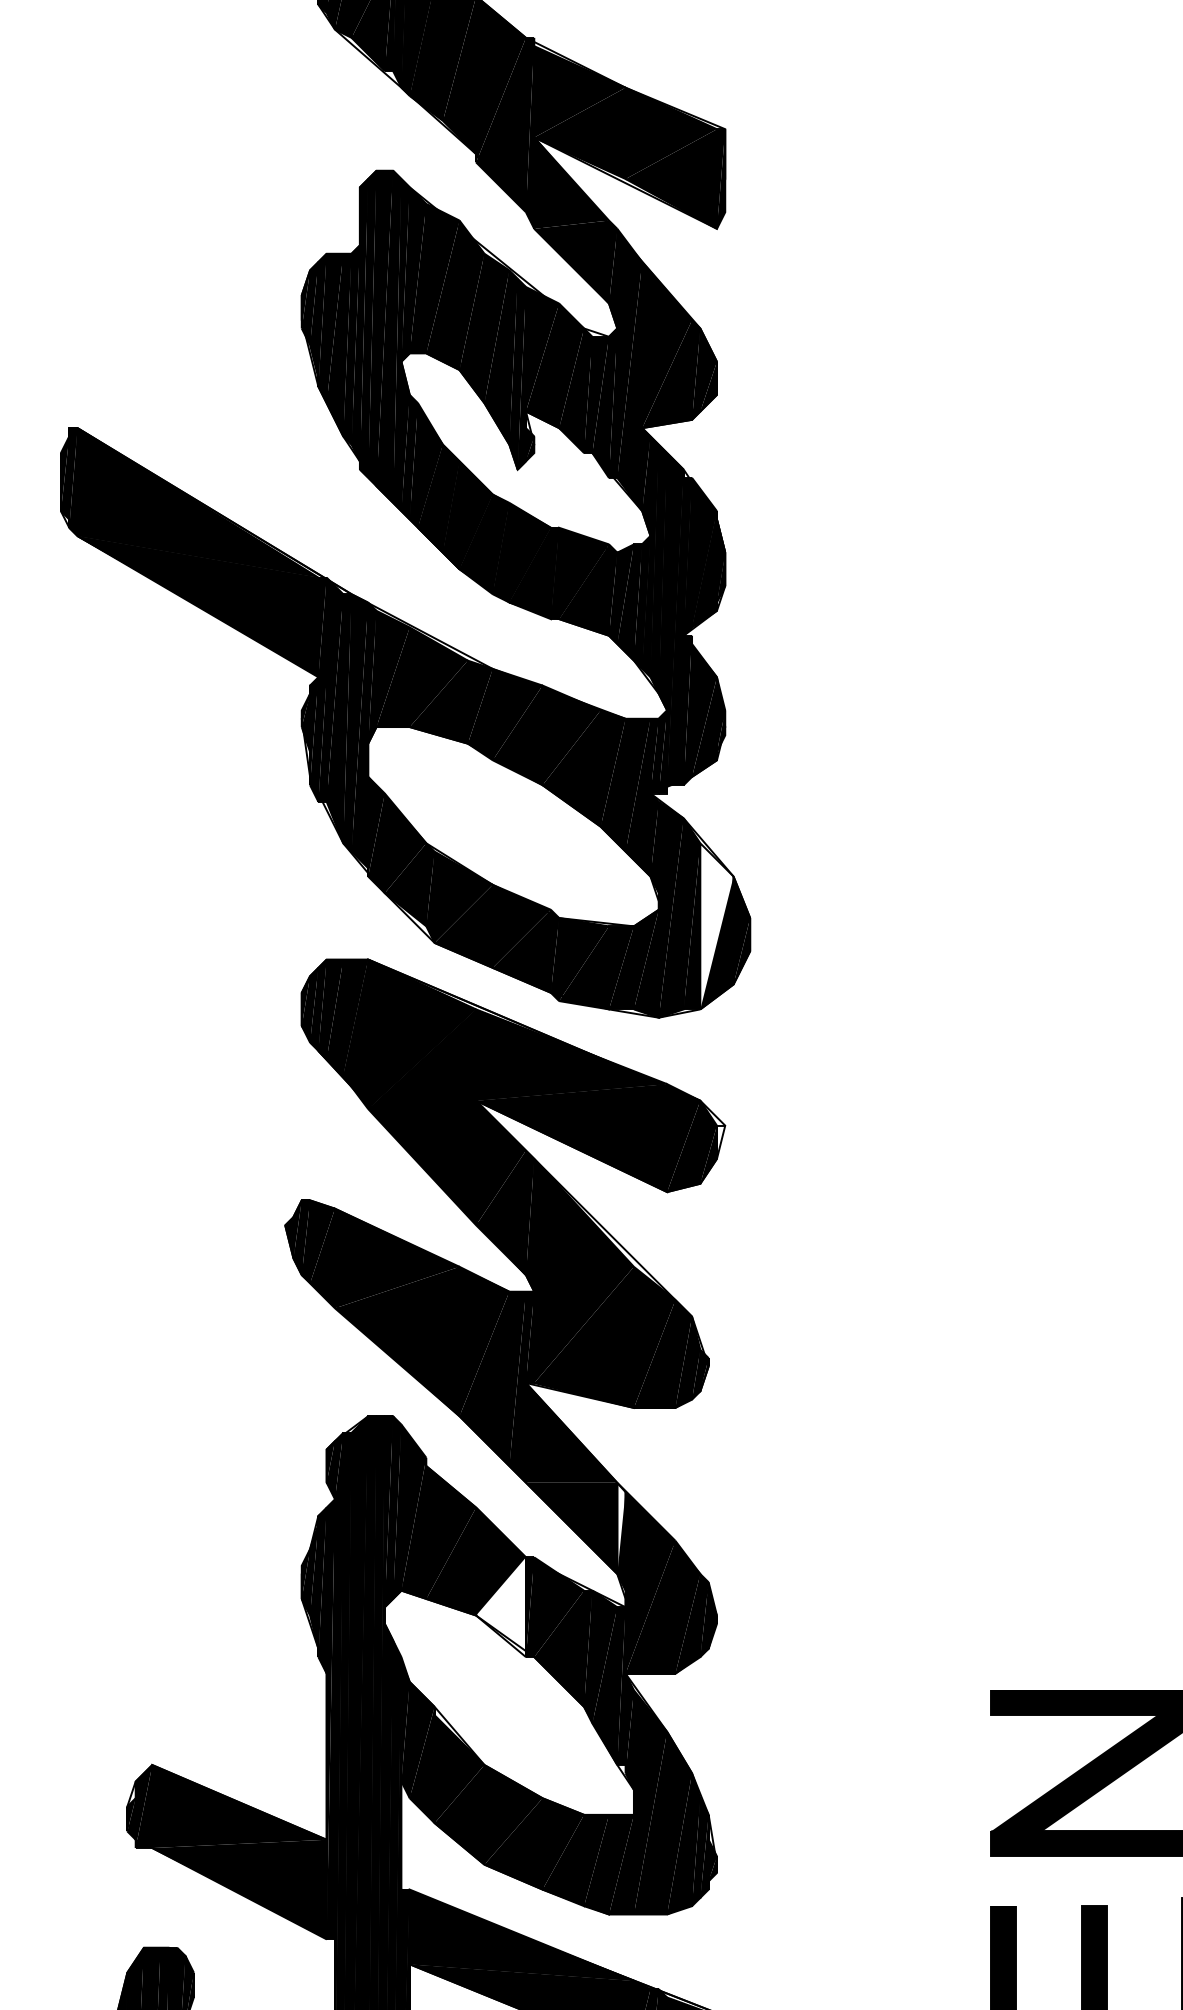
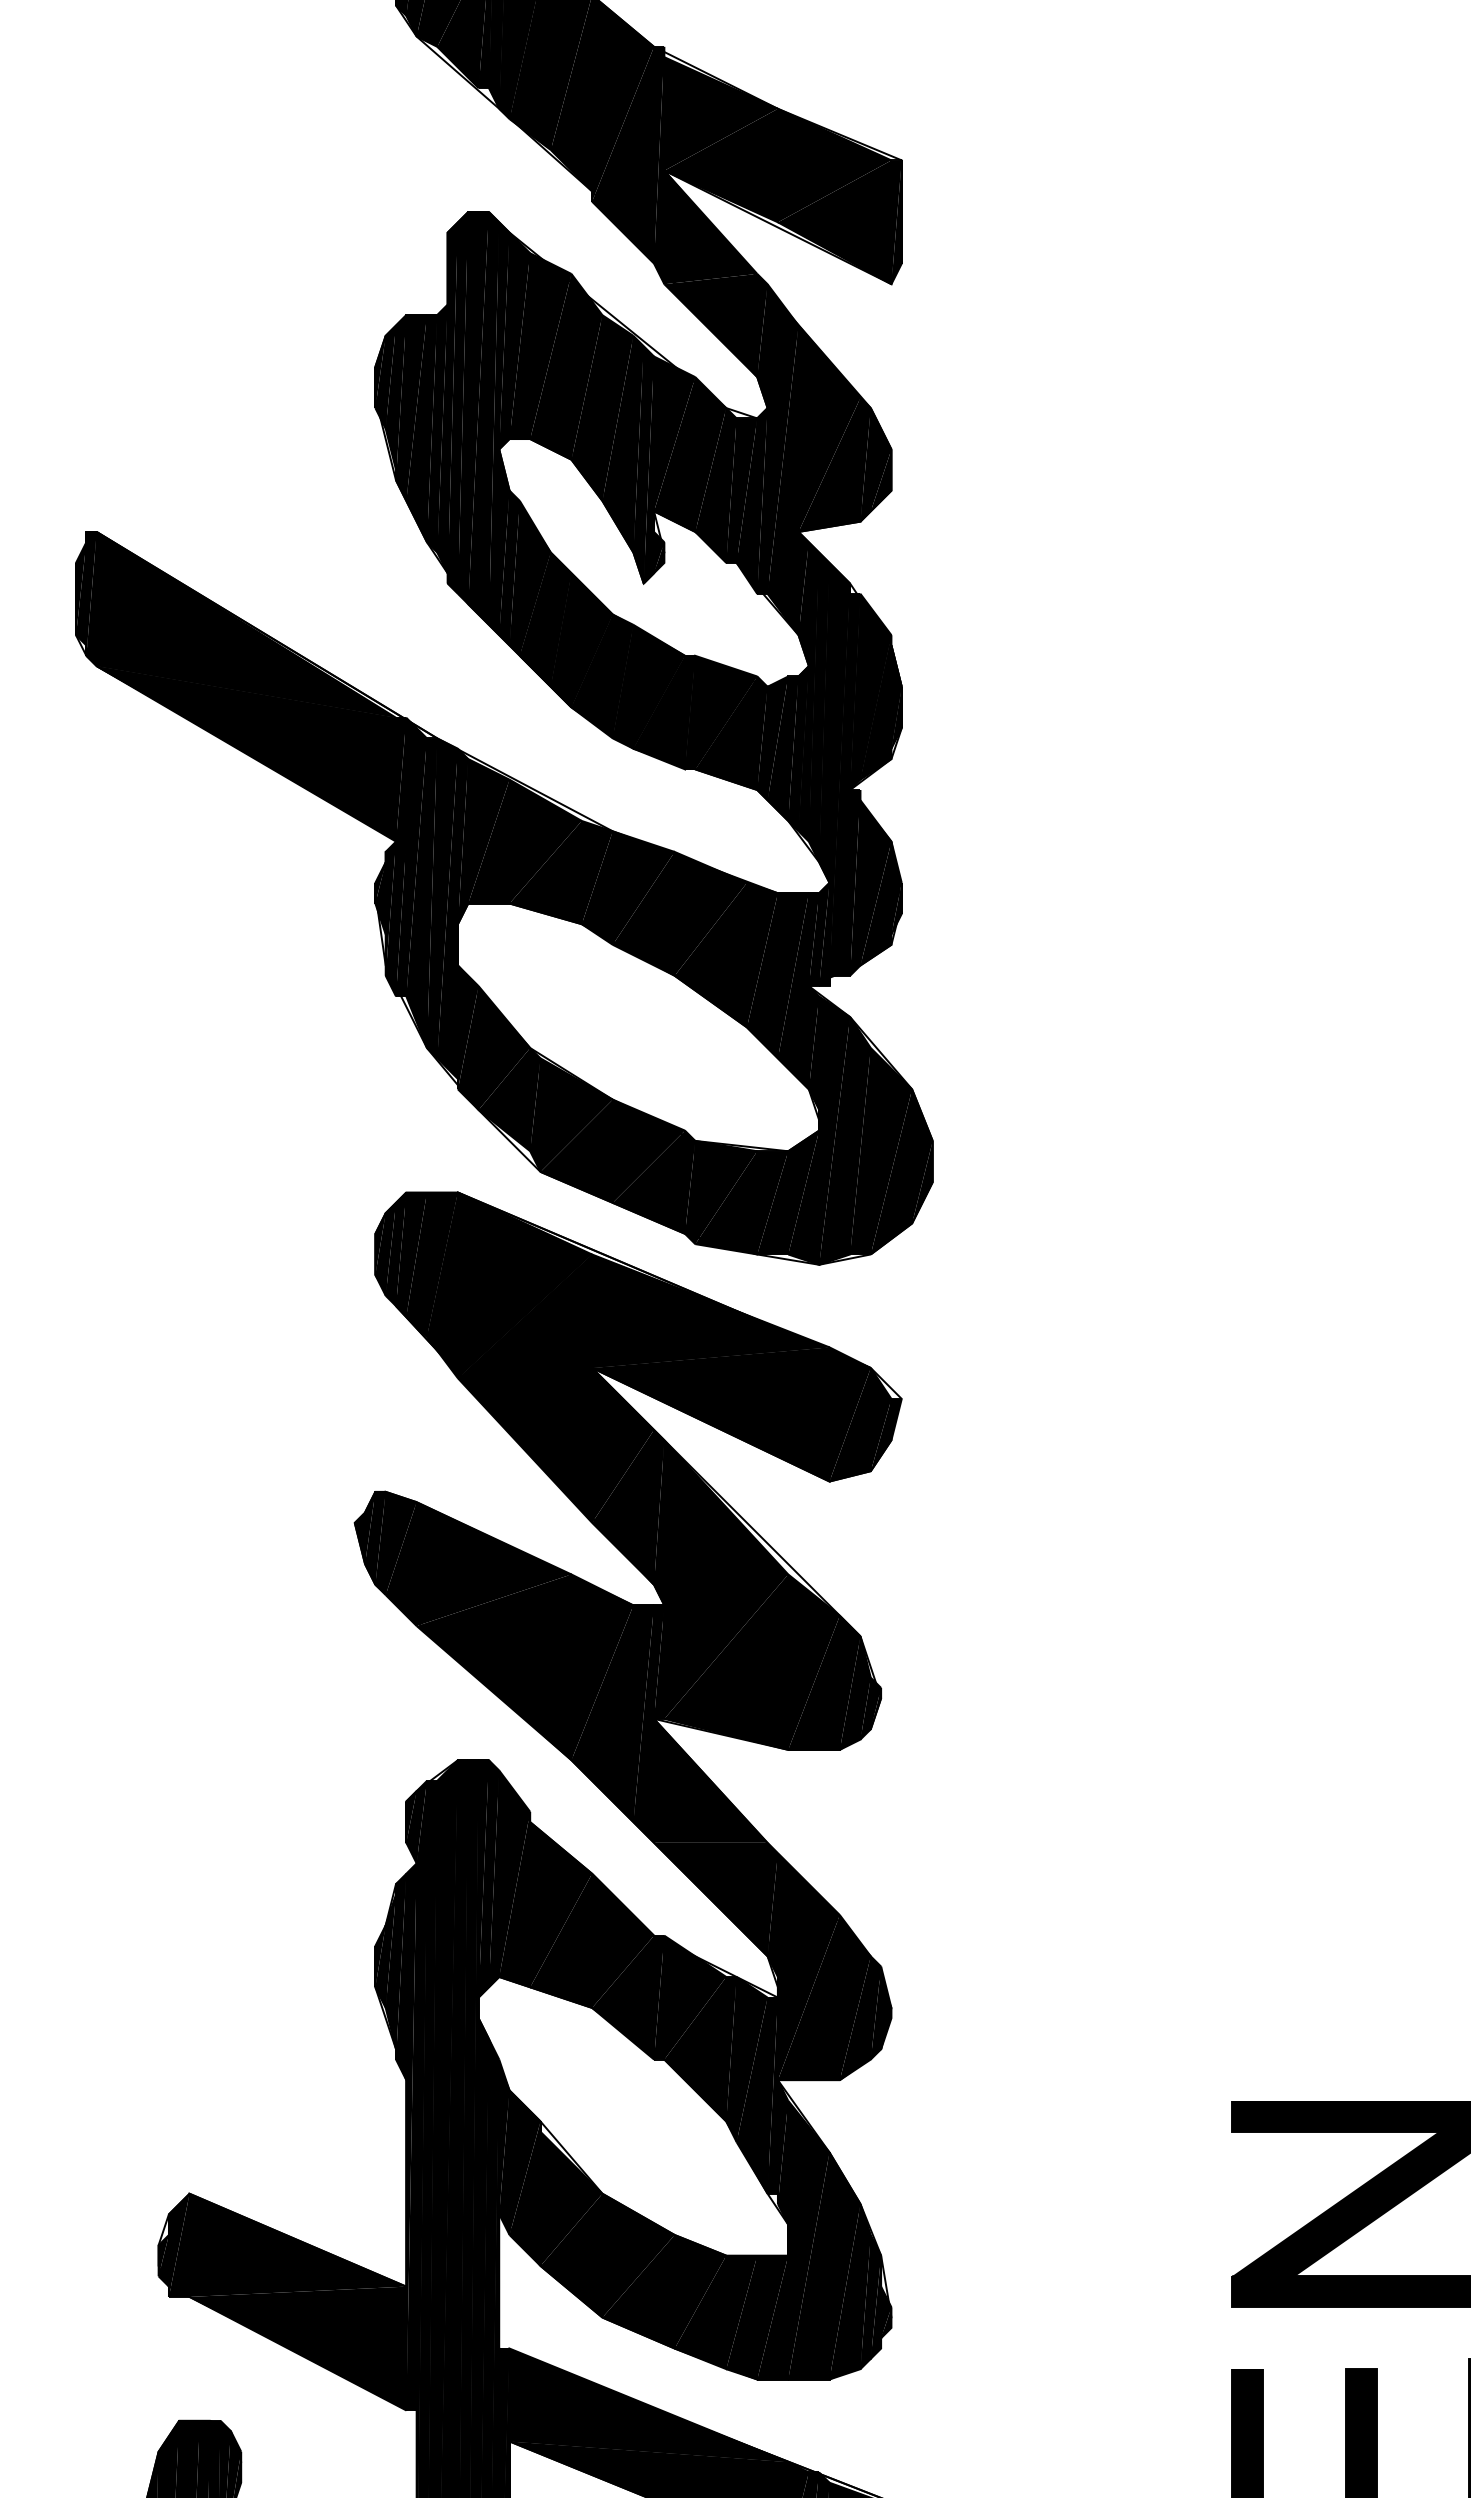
fill: (717, 926) -> (891, 1151), added
fill: (721, 1142) -> (896, 1419), added
fill: (621, 1528) -> (772, 1899), added
fill: (501, 1607) -> (623, 1997), added

